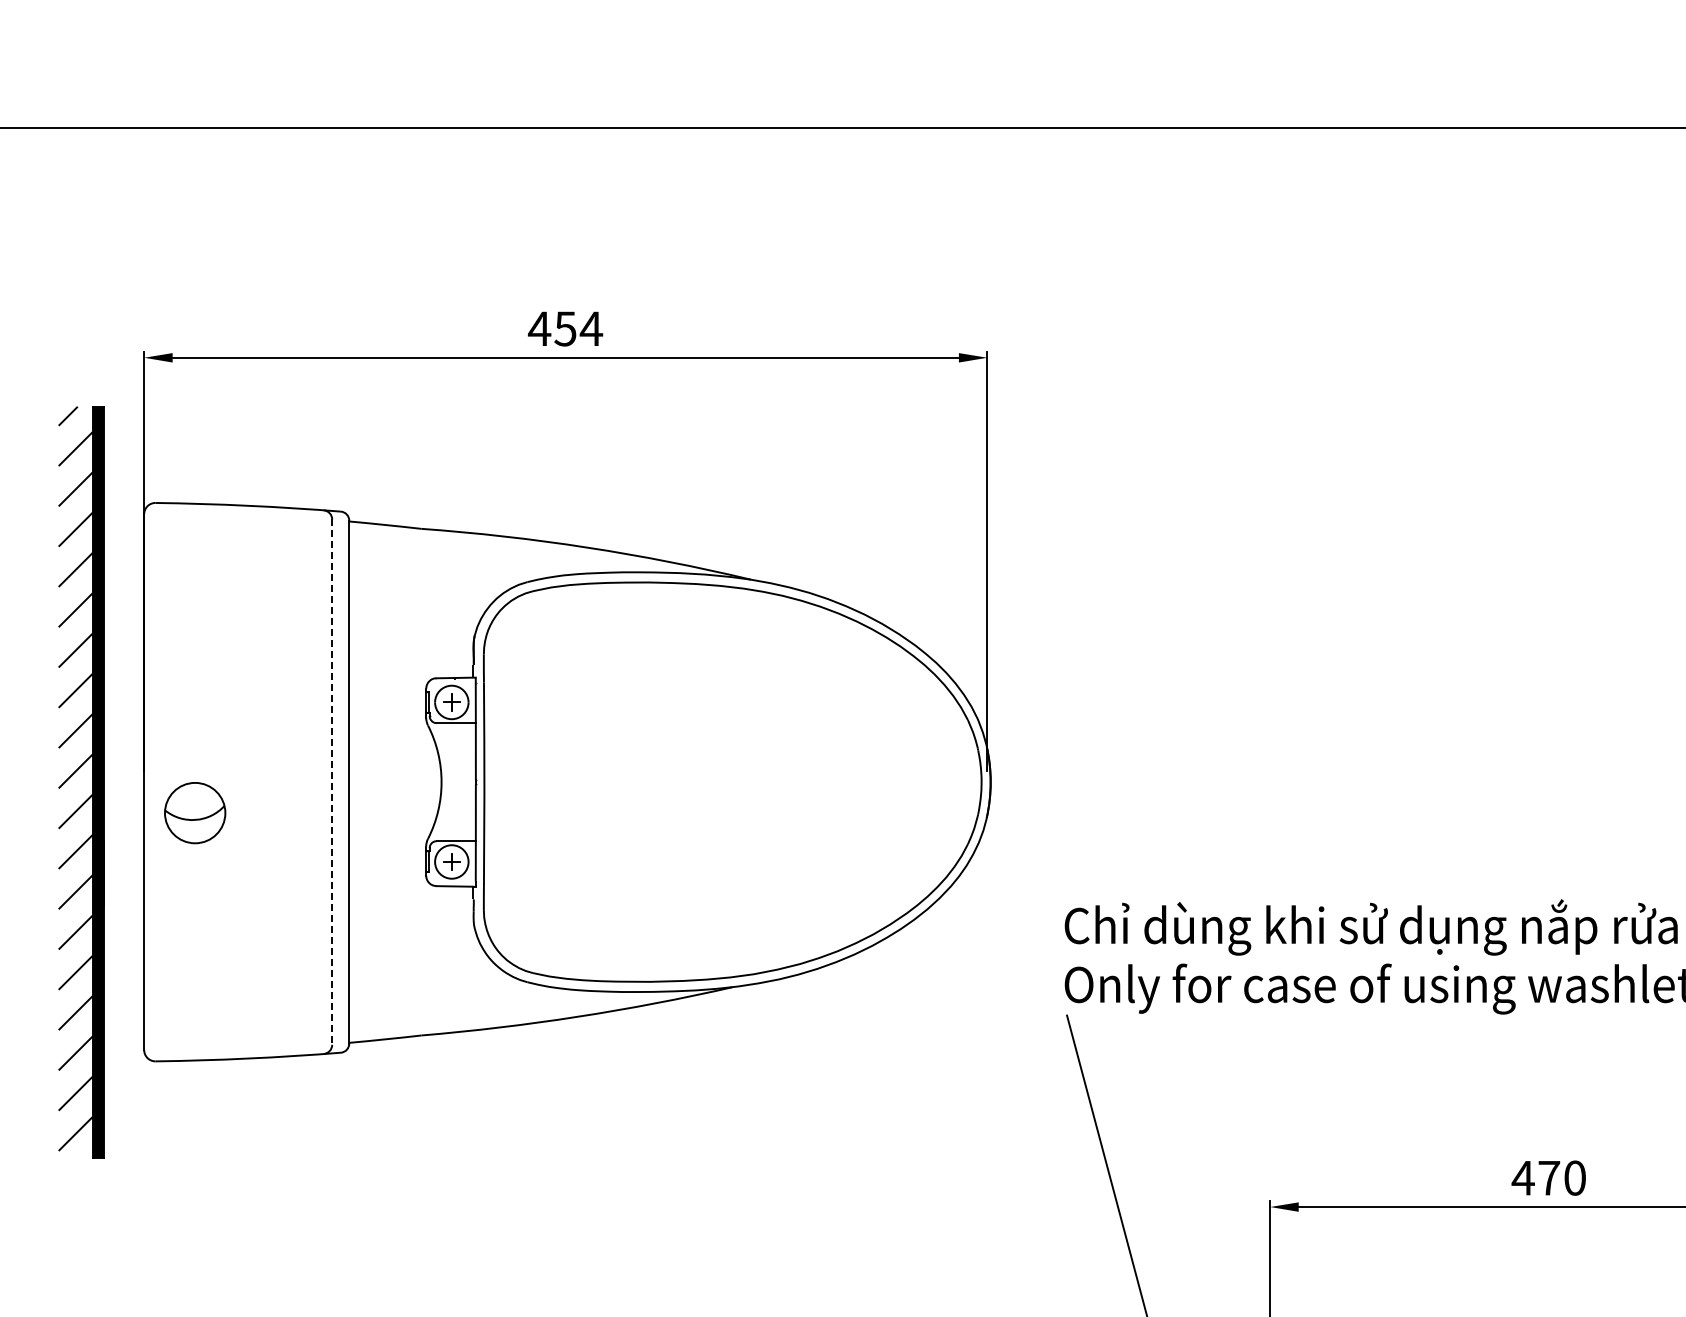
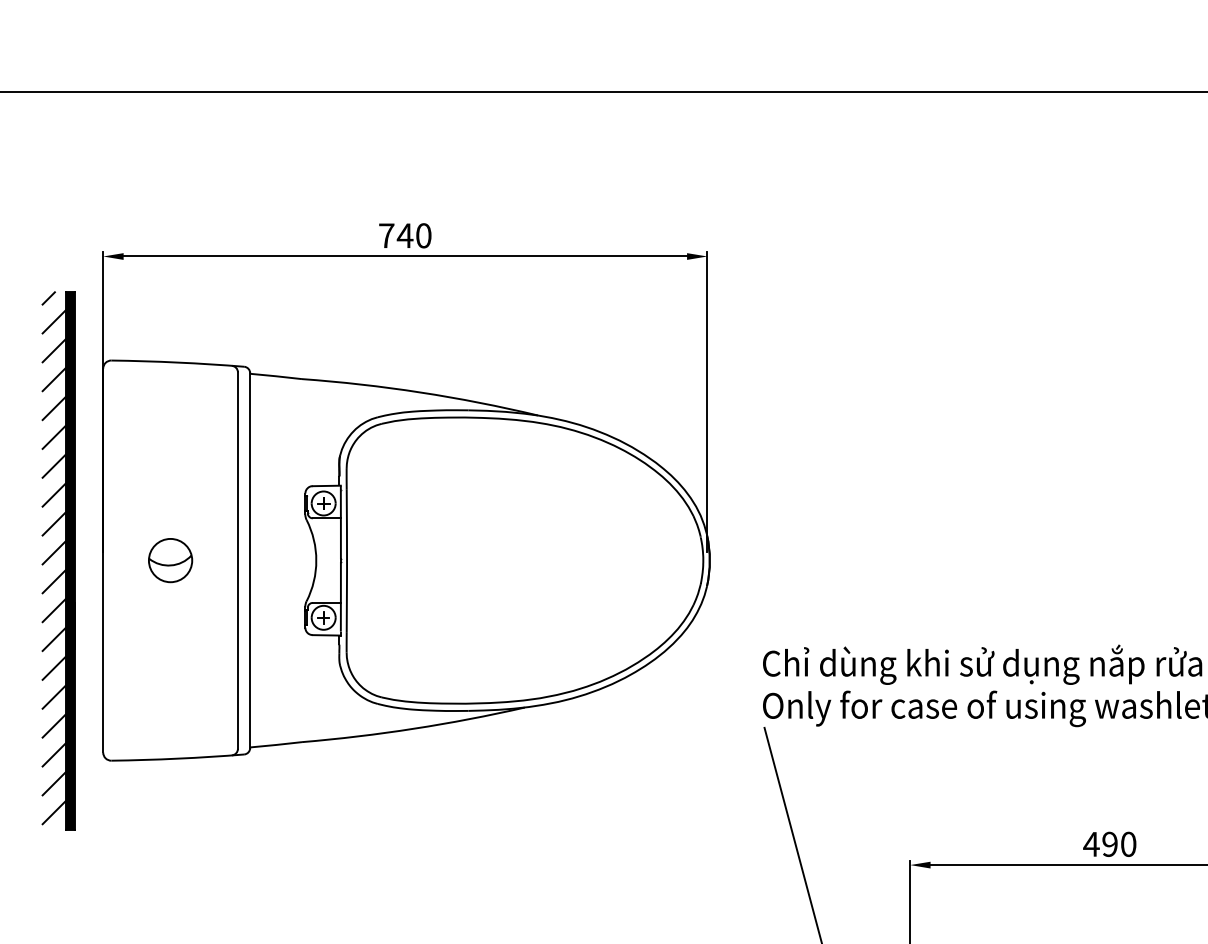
text: (565, 328) -> (405, 235), 454 -> 740
line: (332, 782) -> (238, 560), dashed -> solid
part: (195, 813) -> (170, 560), moved
text: (1549, 1177) -> (1110, 843), 470 -> 490

